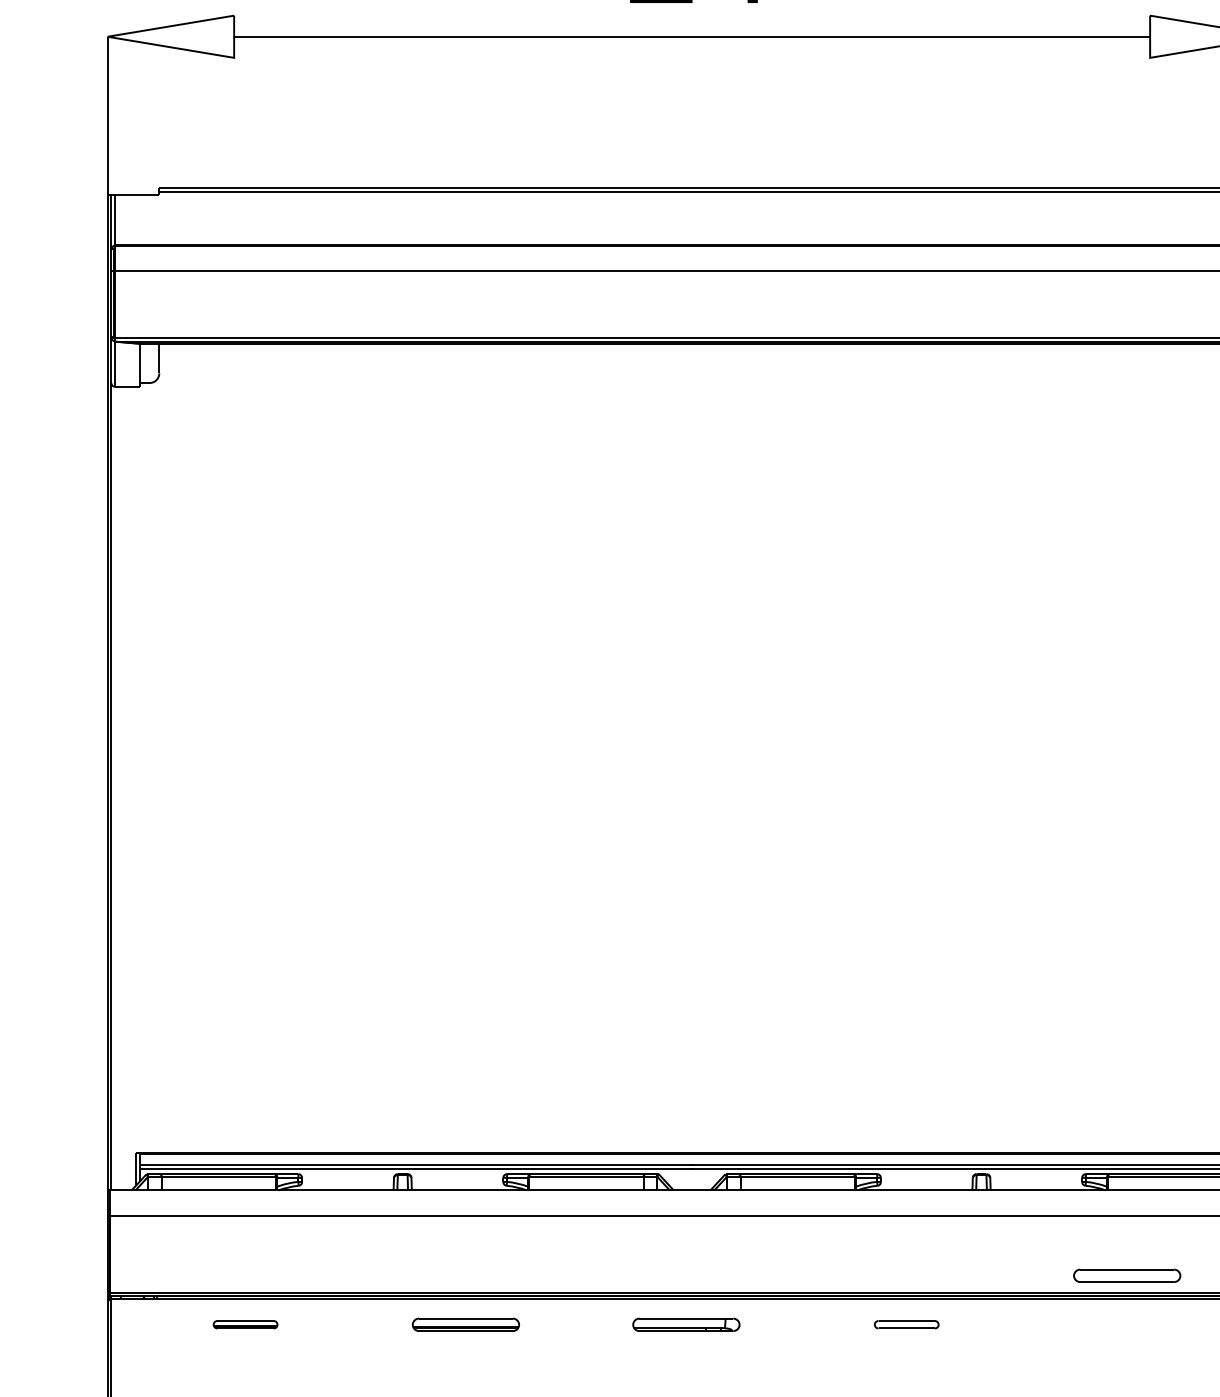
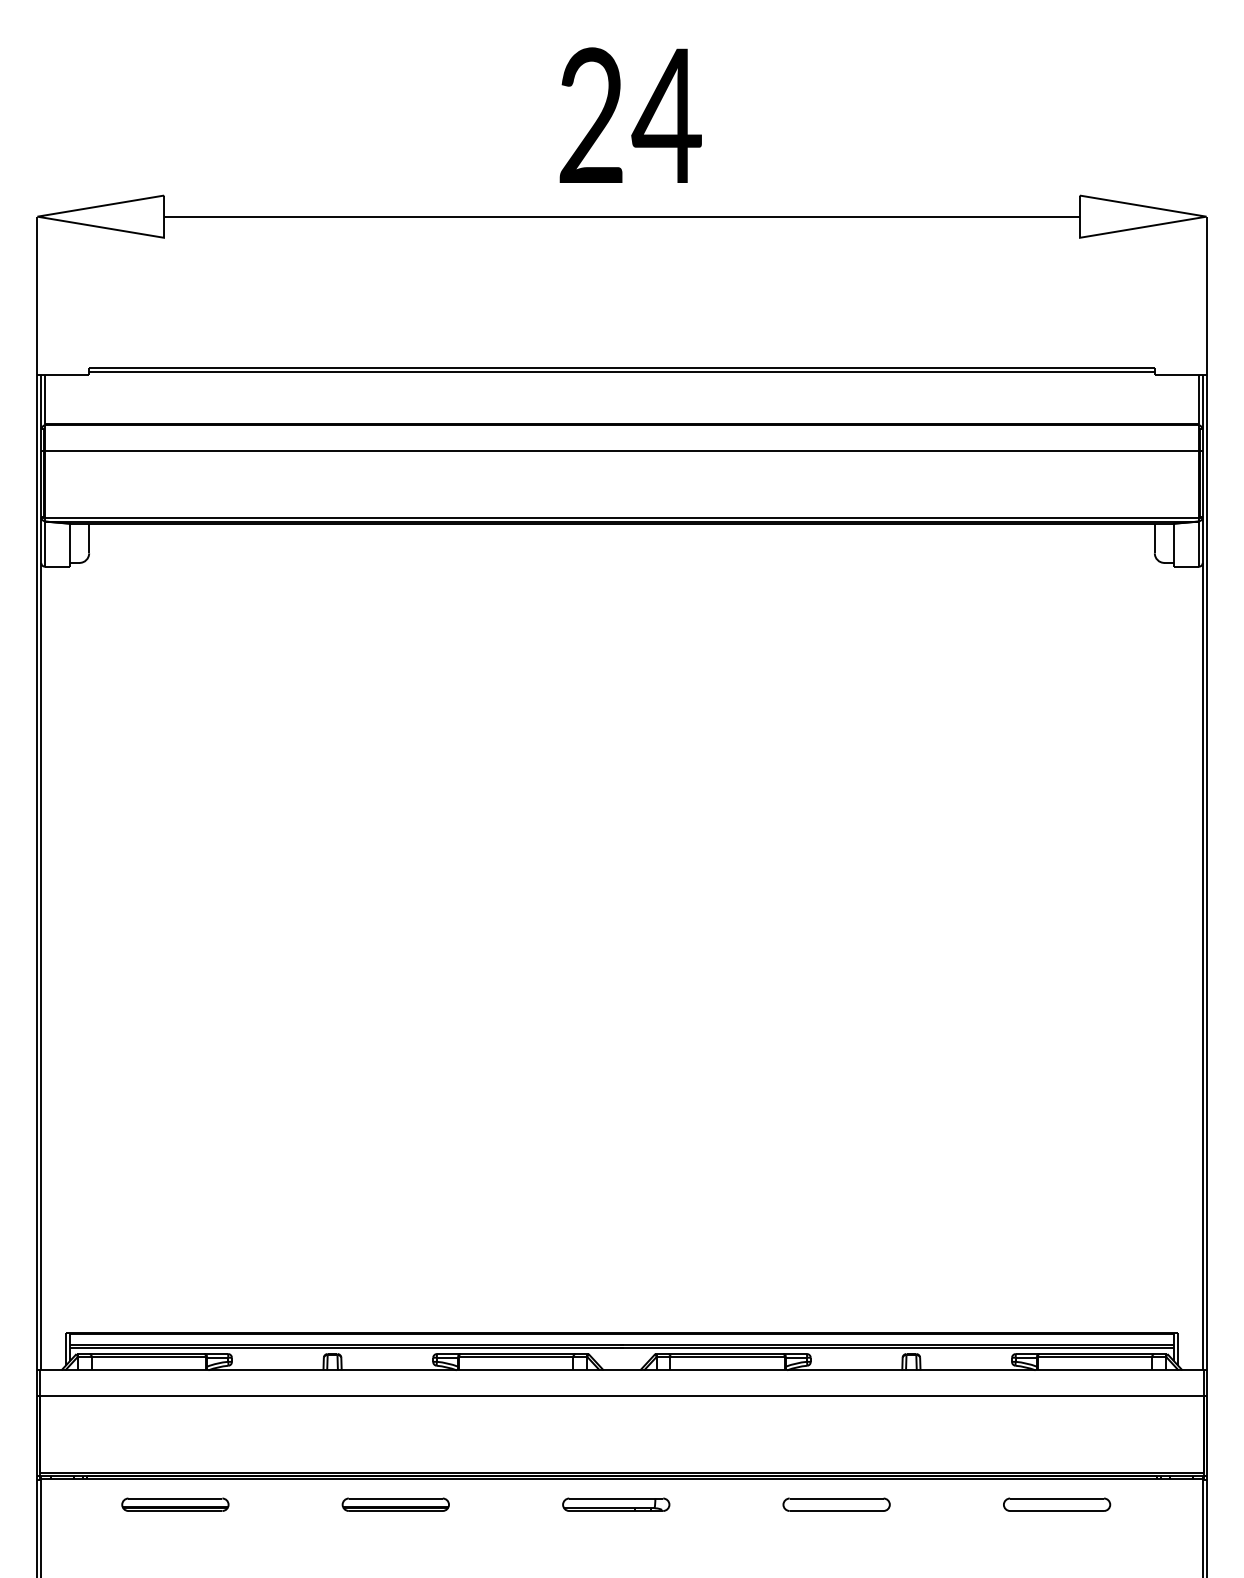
part: (1127, 1275) -> (1057, 1504), moved
part: (245, 1324) -> (175, 1504), size x1.67
part: (906, 1324) -> (836, 1504), size x1.67

